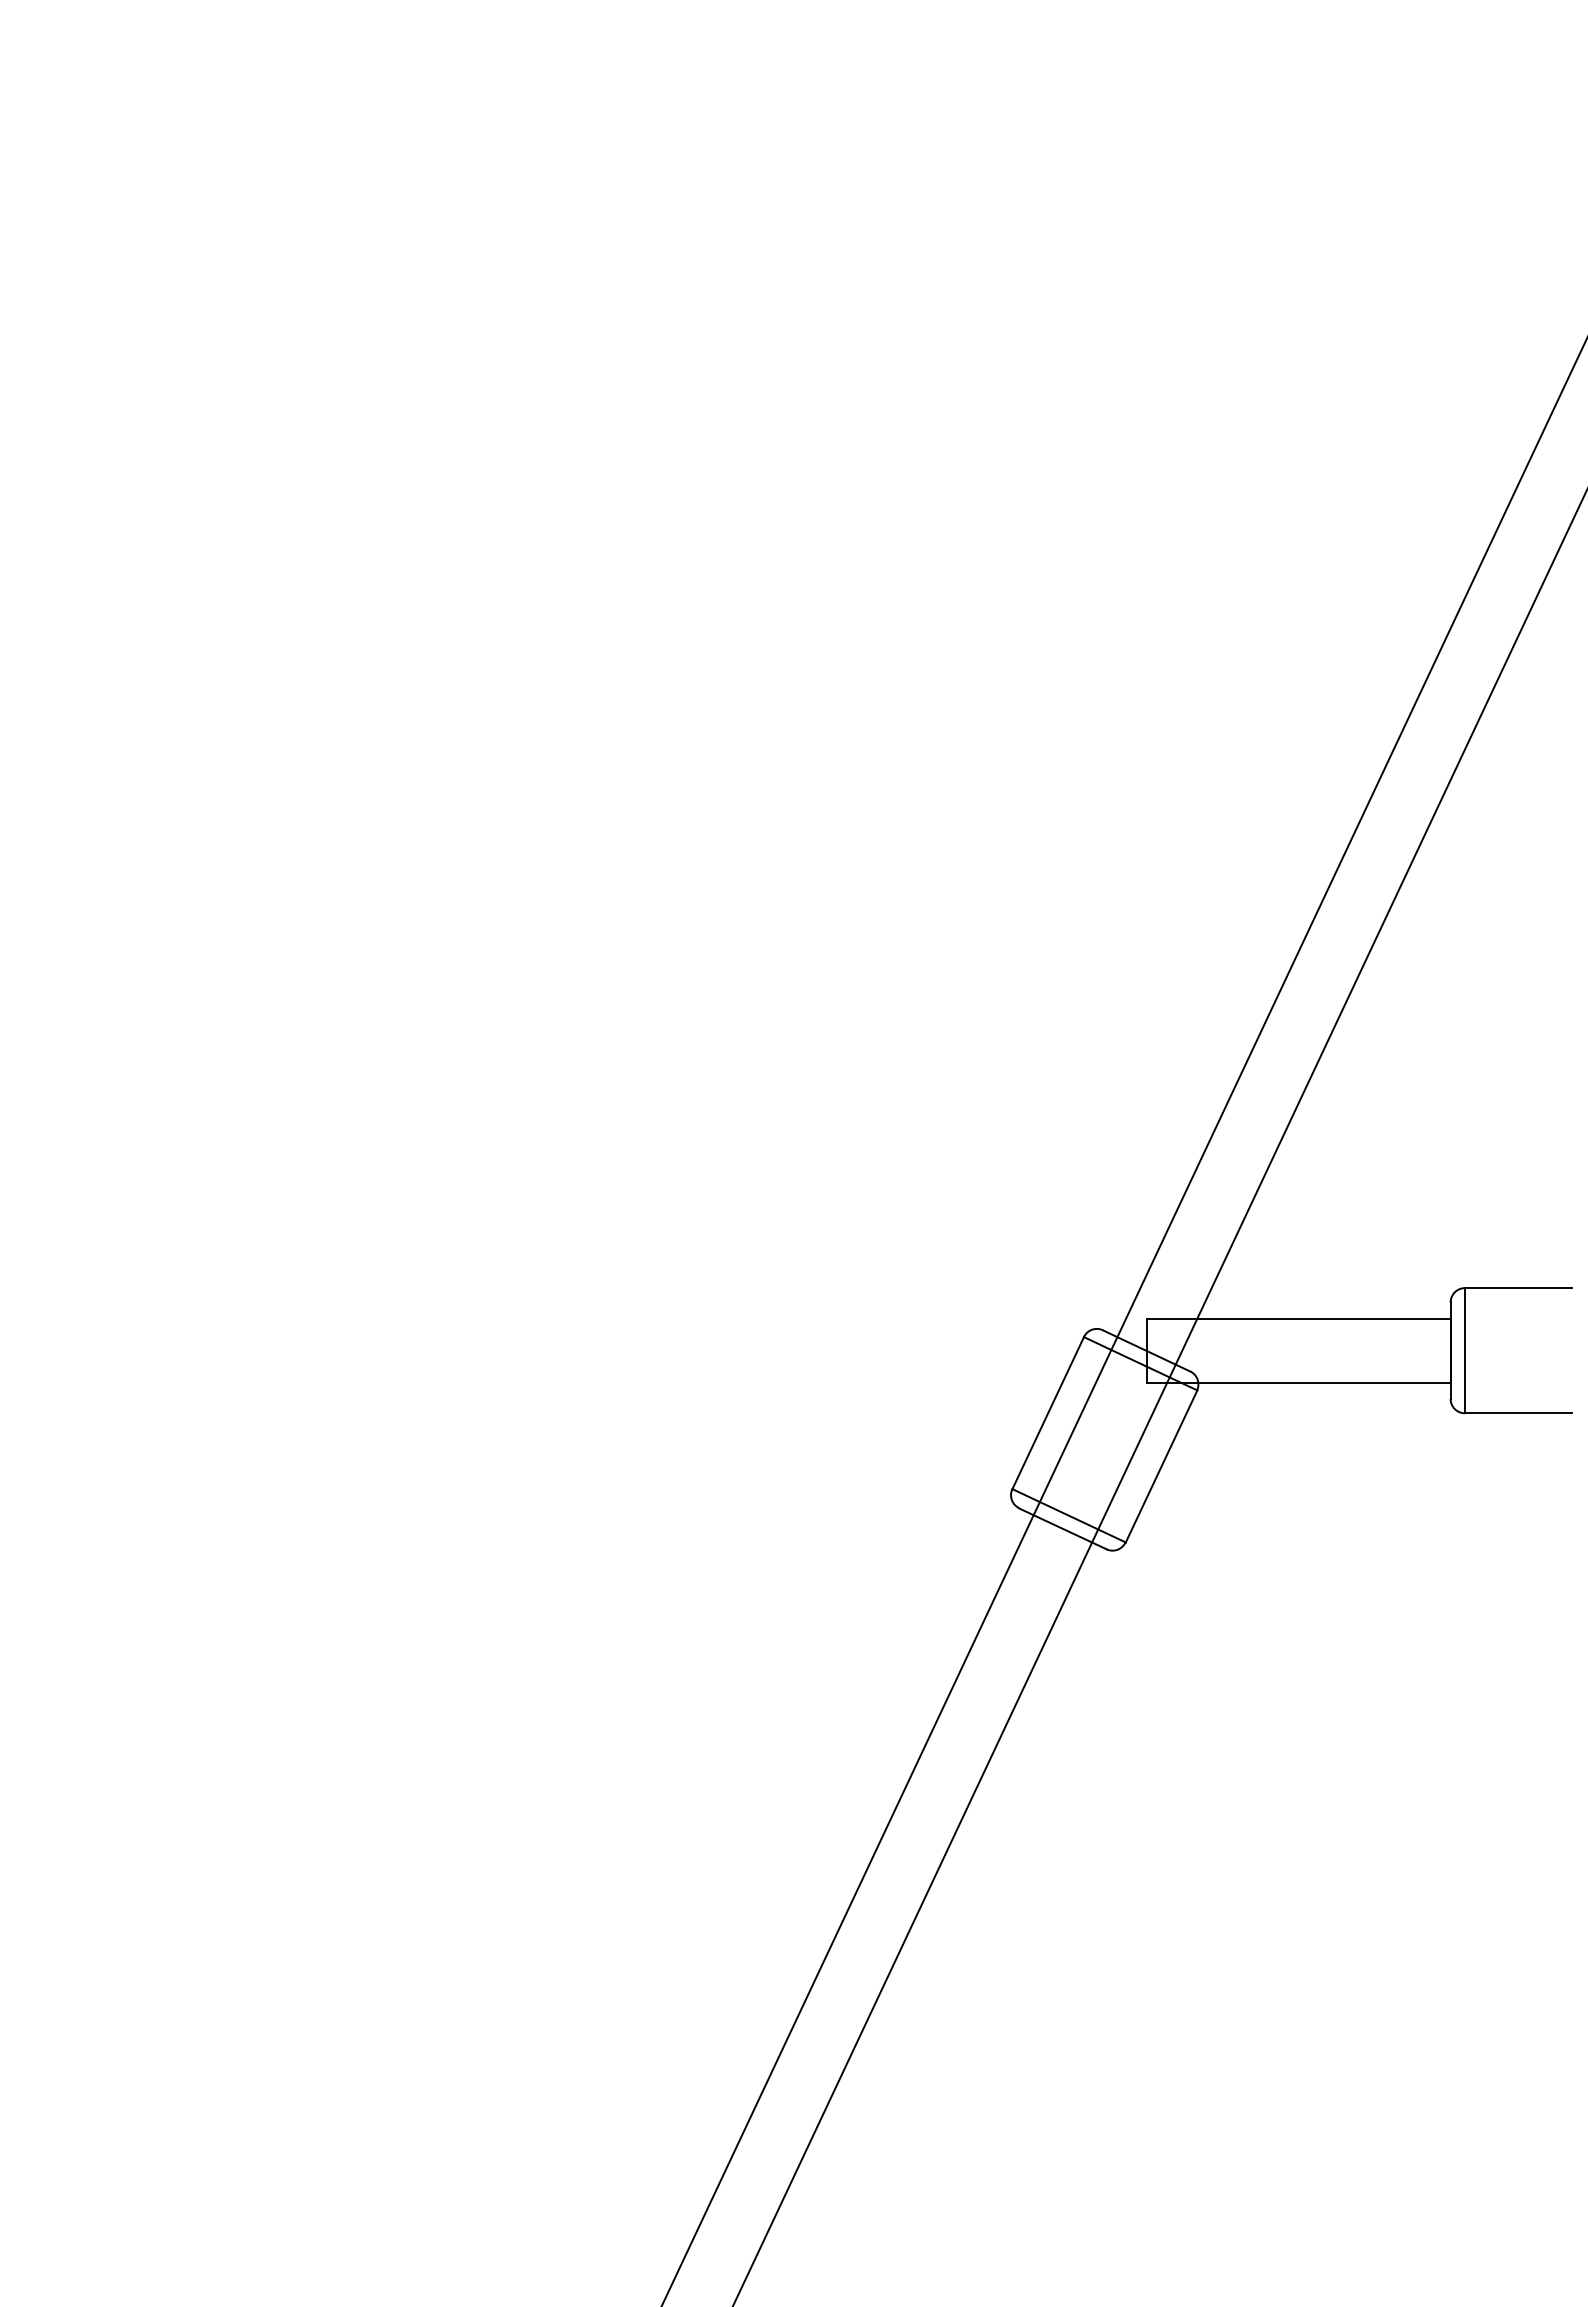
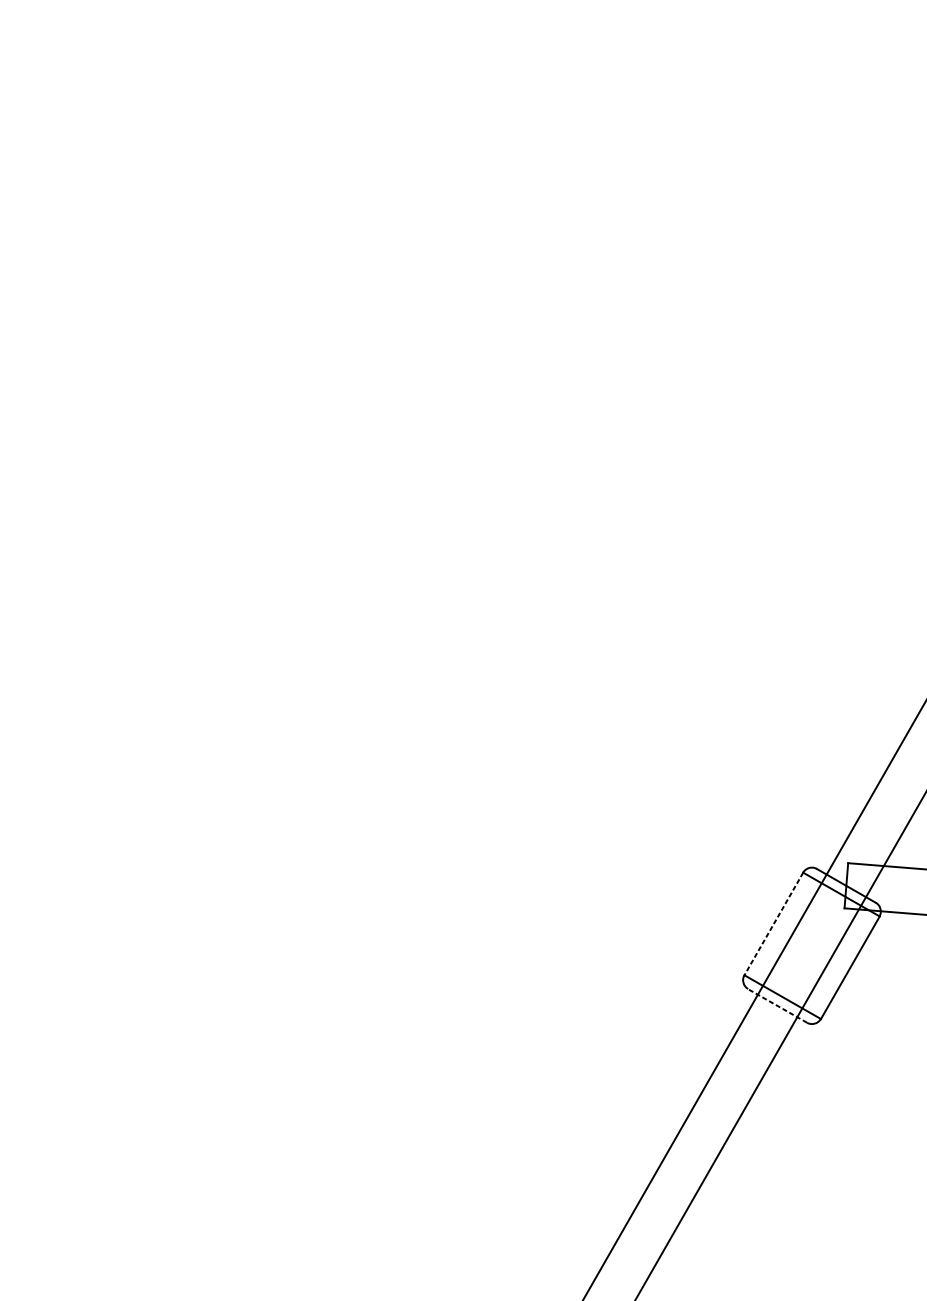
line: (1048, 1413) -> (774, 924), solid -> dashed
line: (1062, 1528) -> (777, 1005), solid -> dashed

